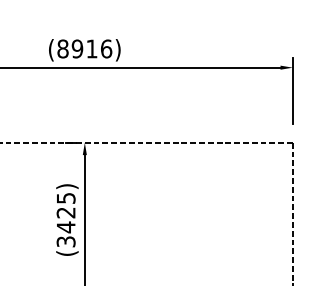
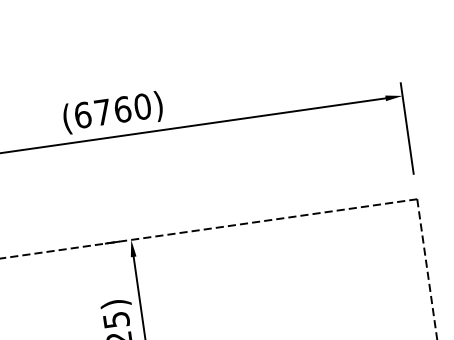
text: (84, 48) -> (112, 110), (8916) -> (6760)

